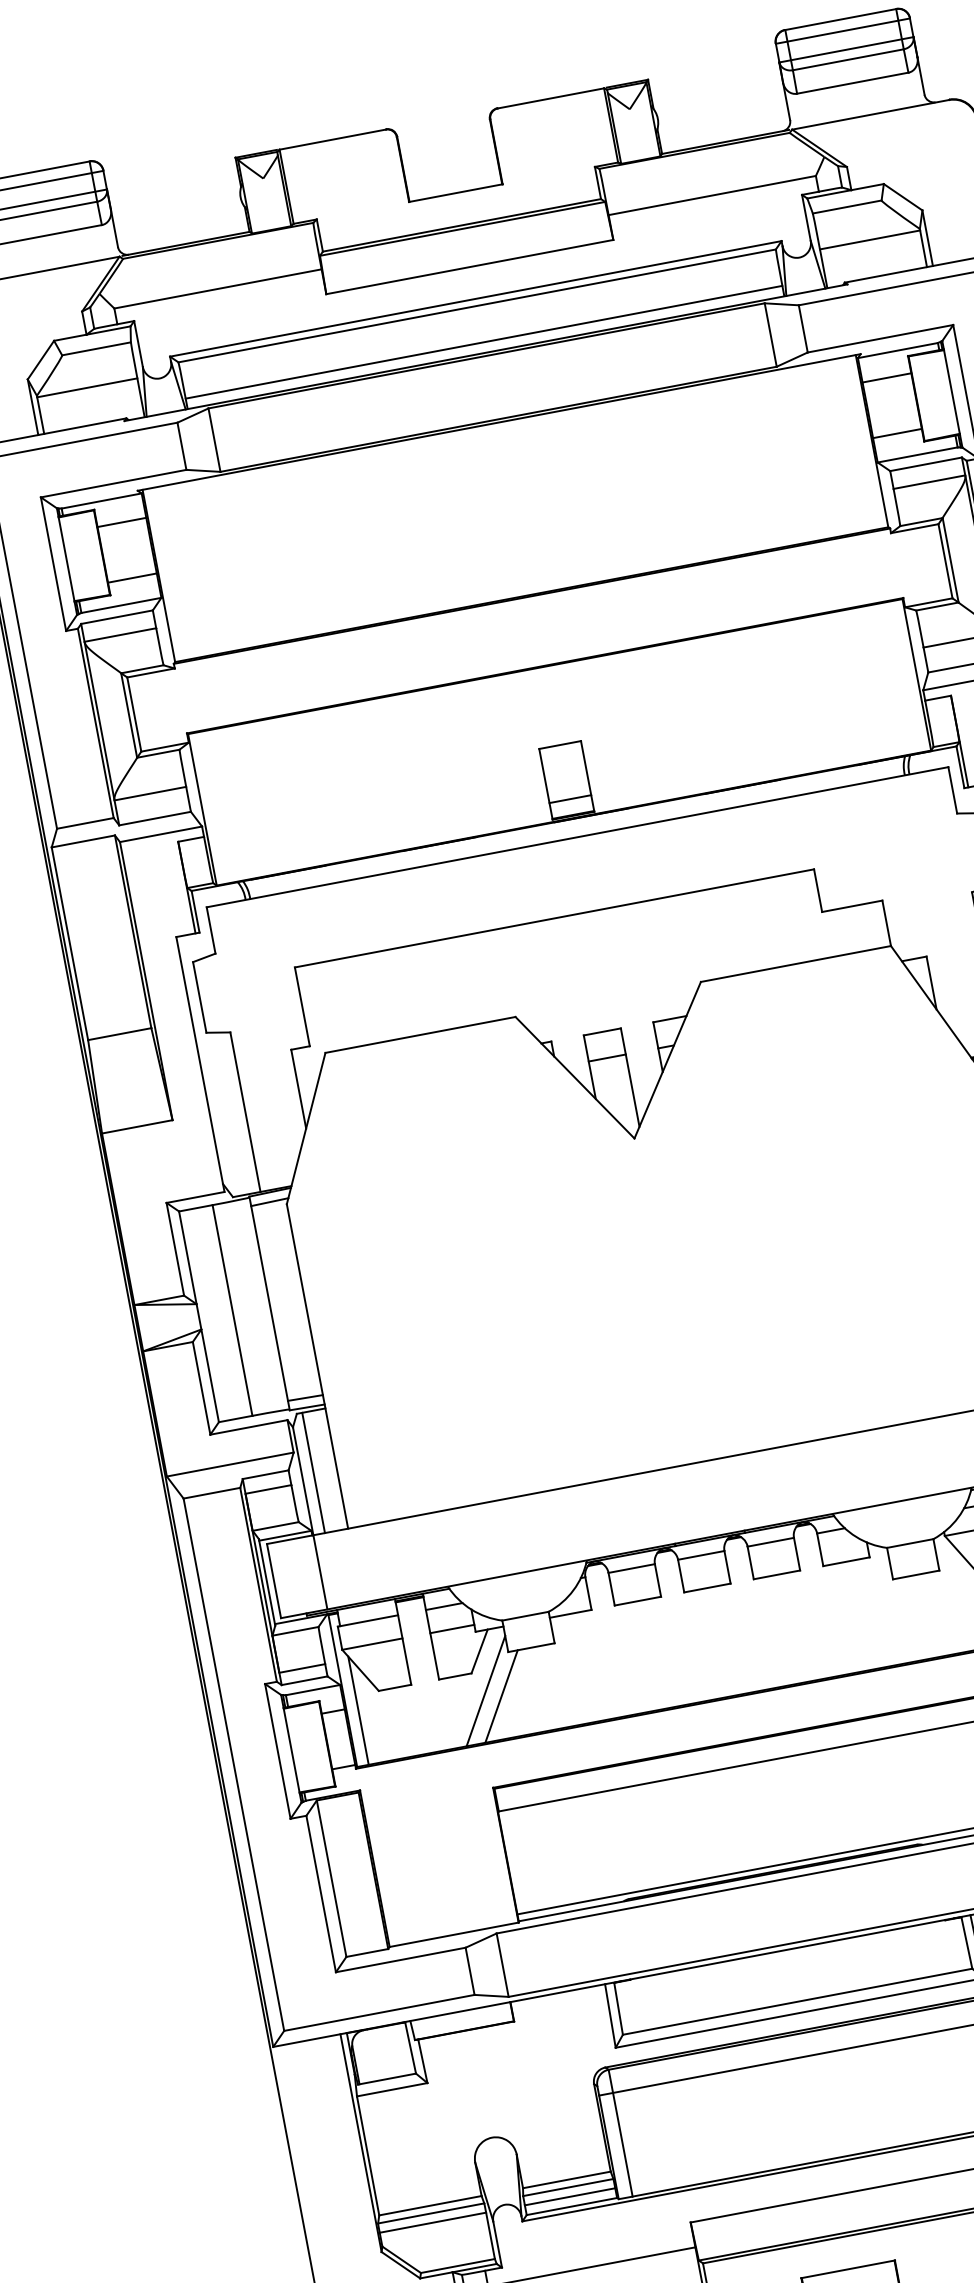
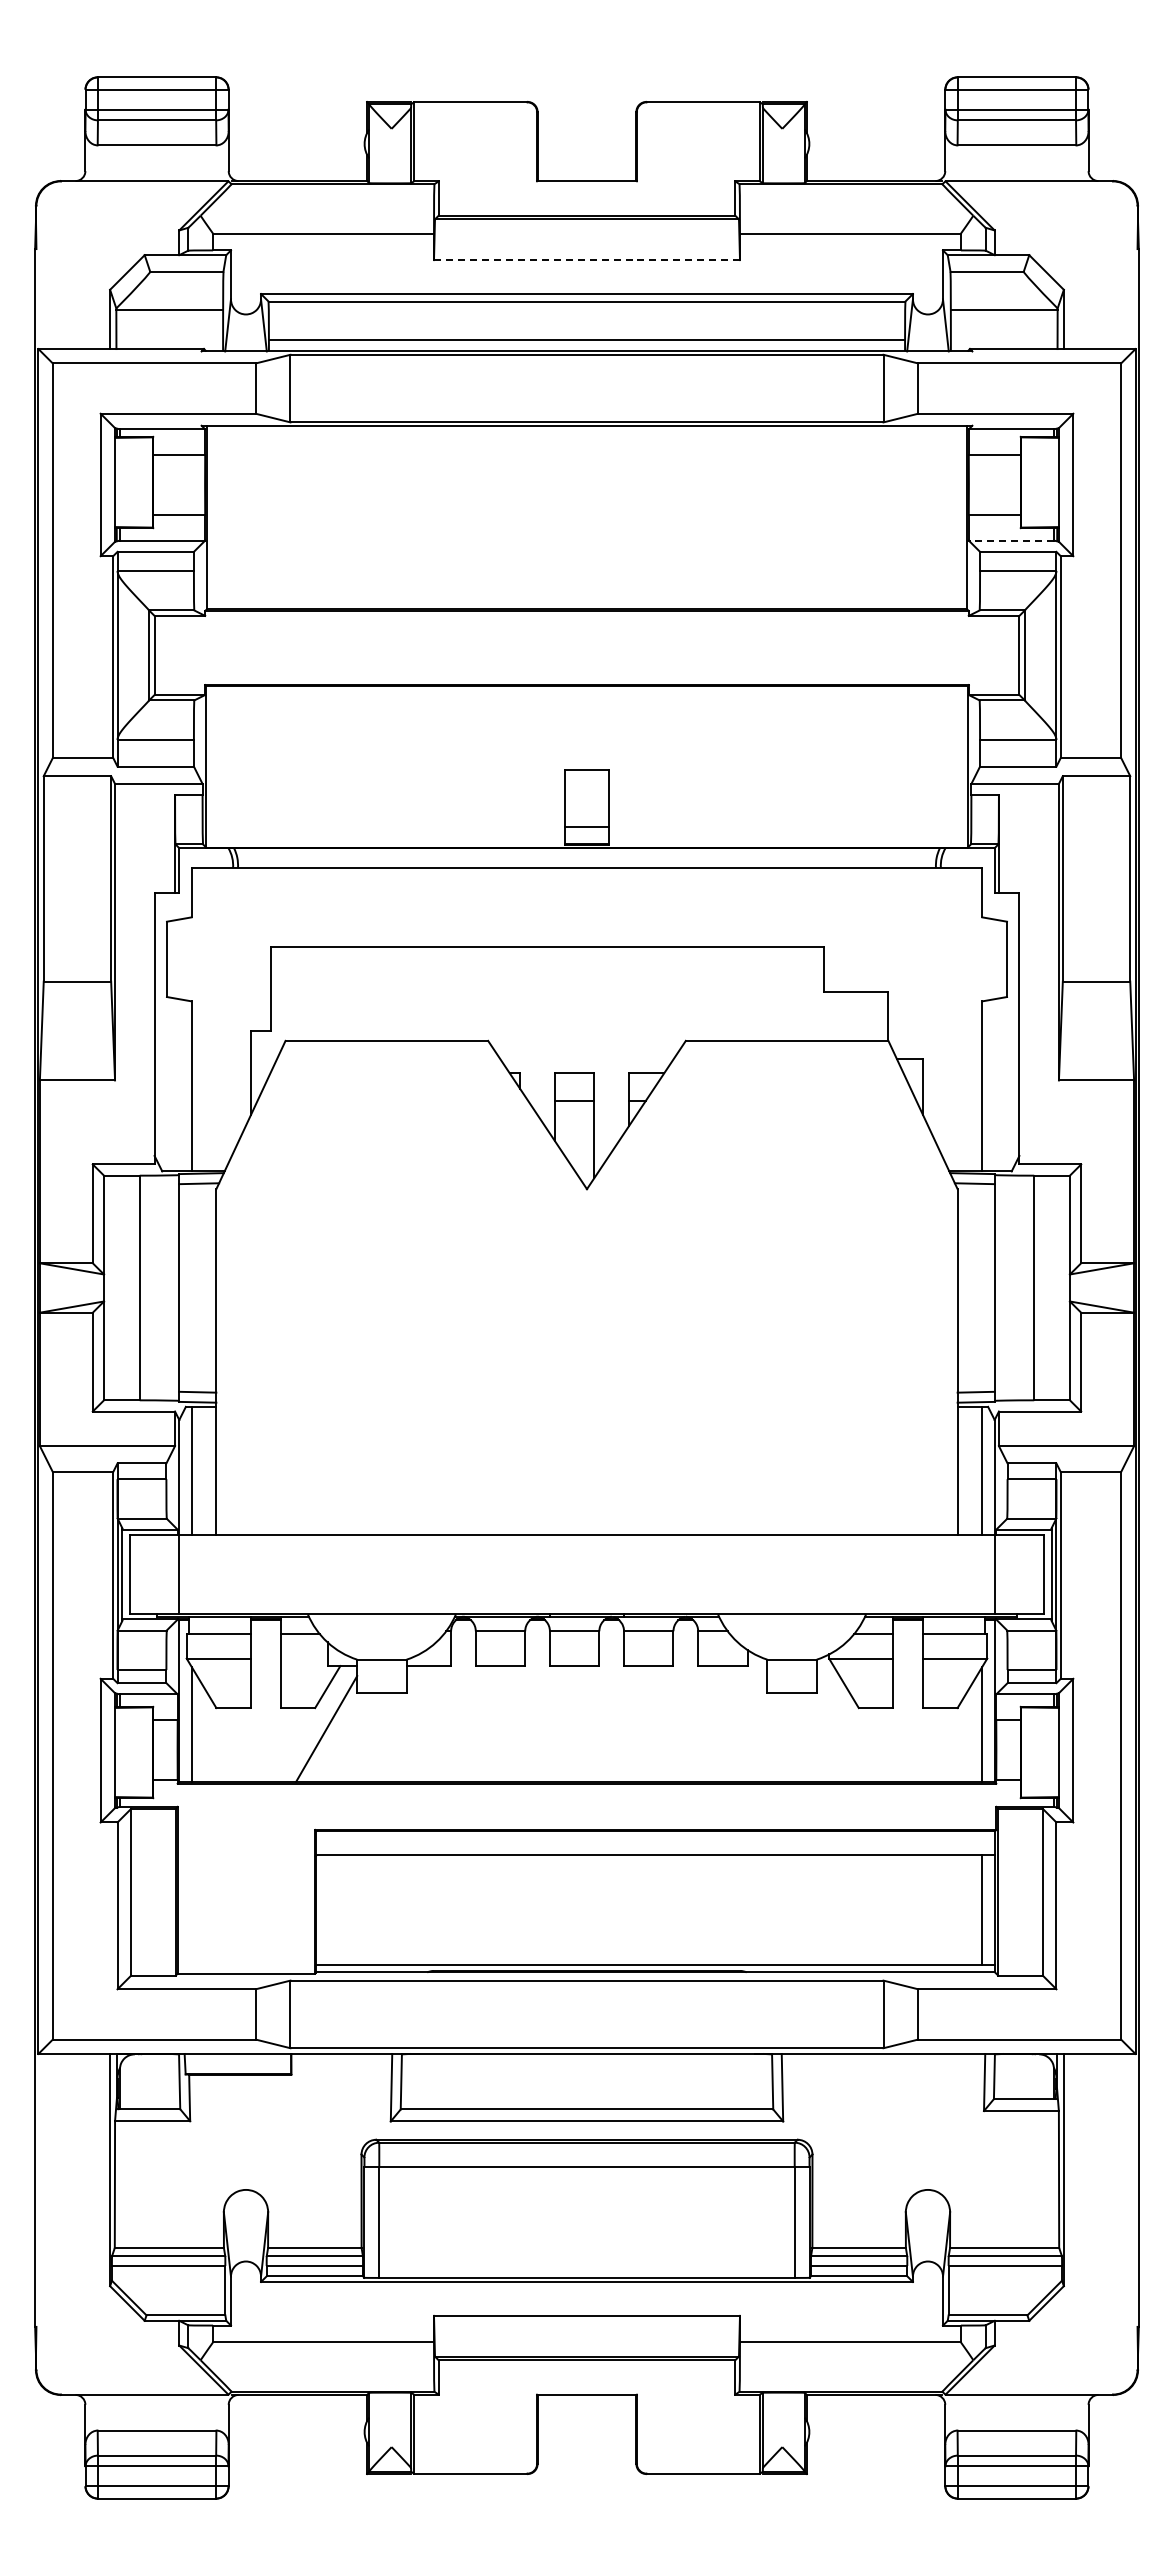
line: (470, 267) -> (587, 260), solid -> dashed
line: (917, 454) -> (1011, 540), solid -> dashed
line: (451, 1629) -> (303, 1658), removed
line: (501, 1696) -> (341, 1737), removed

